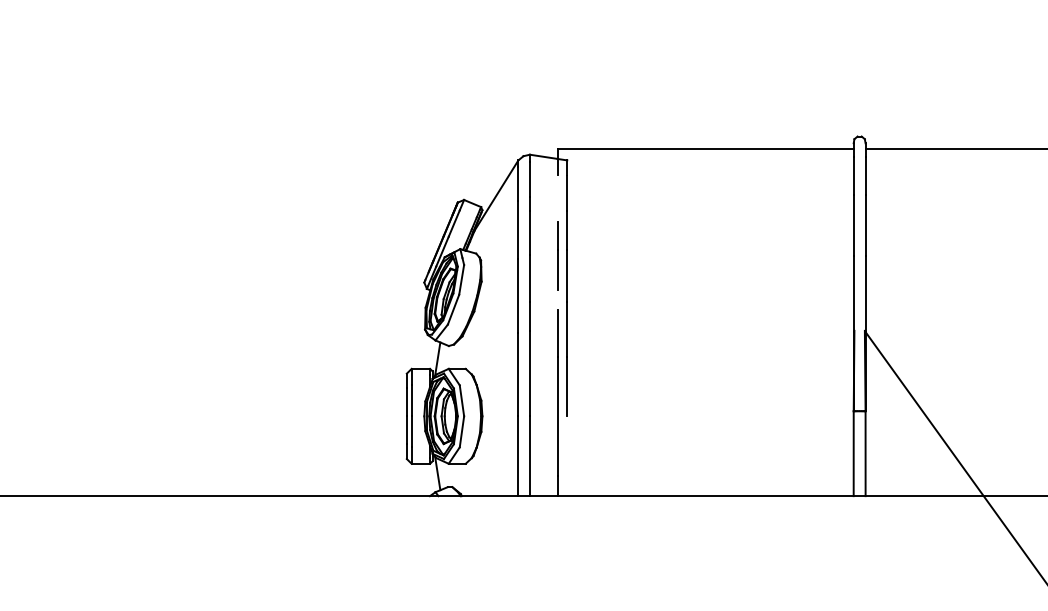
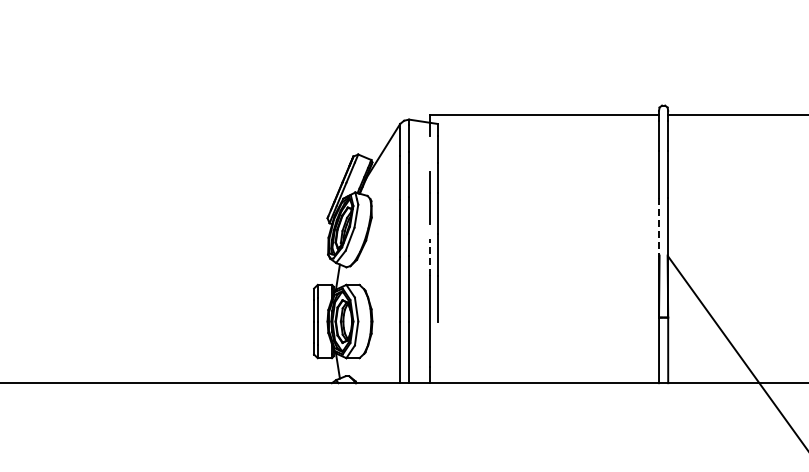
line: (854, 294) -> (659, 227), solid -> dashed
line: (557, 333) -> (430, 257), solid -> dashed

